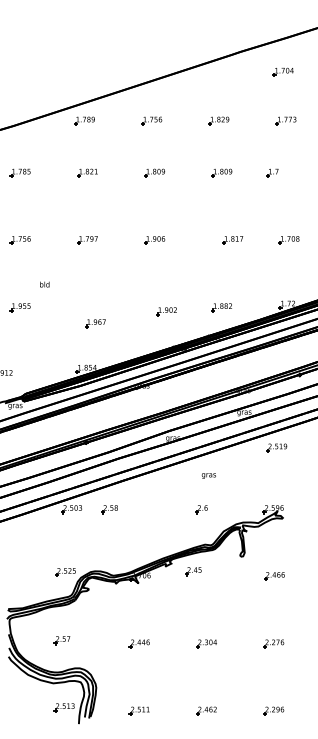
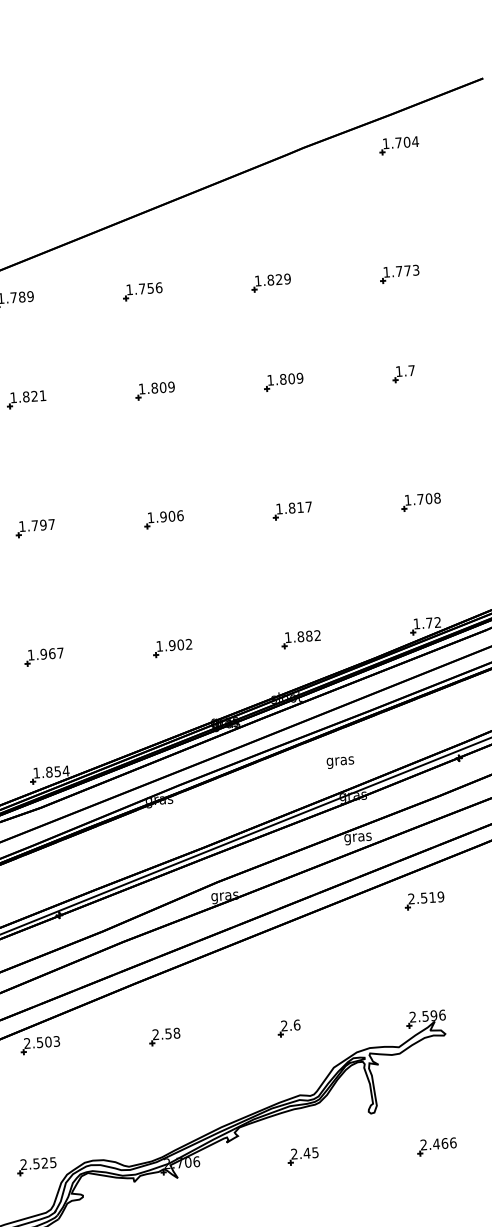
part: (282, 71) -> (397, 144), moved
part: (272, 172) -> (403, 372), moved
part: (232, 240) -> (291, 511), moved
part: (166, 311) -> (172, 648), moved
part: (95, 323) -> (44, 656), moved
text: (208, 475) -> (339, 761), moved
part: (109, 509) -> (164, 1036), moved
part: (193, 571) -> (302, 1156), moved

